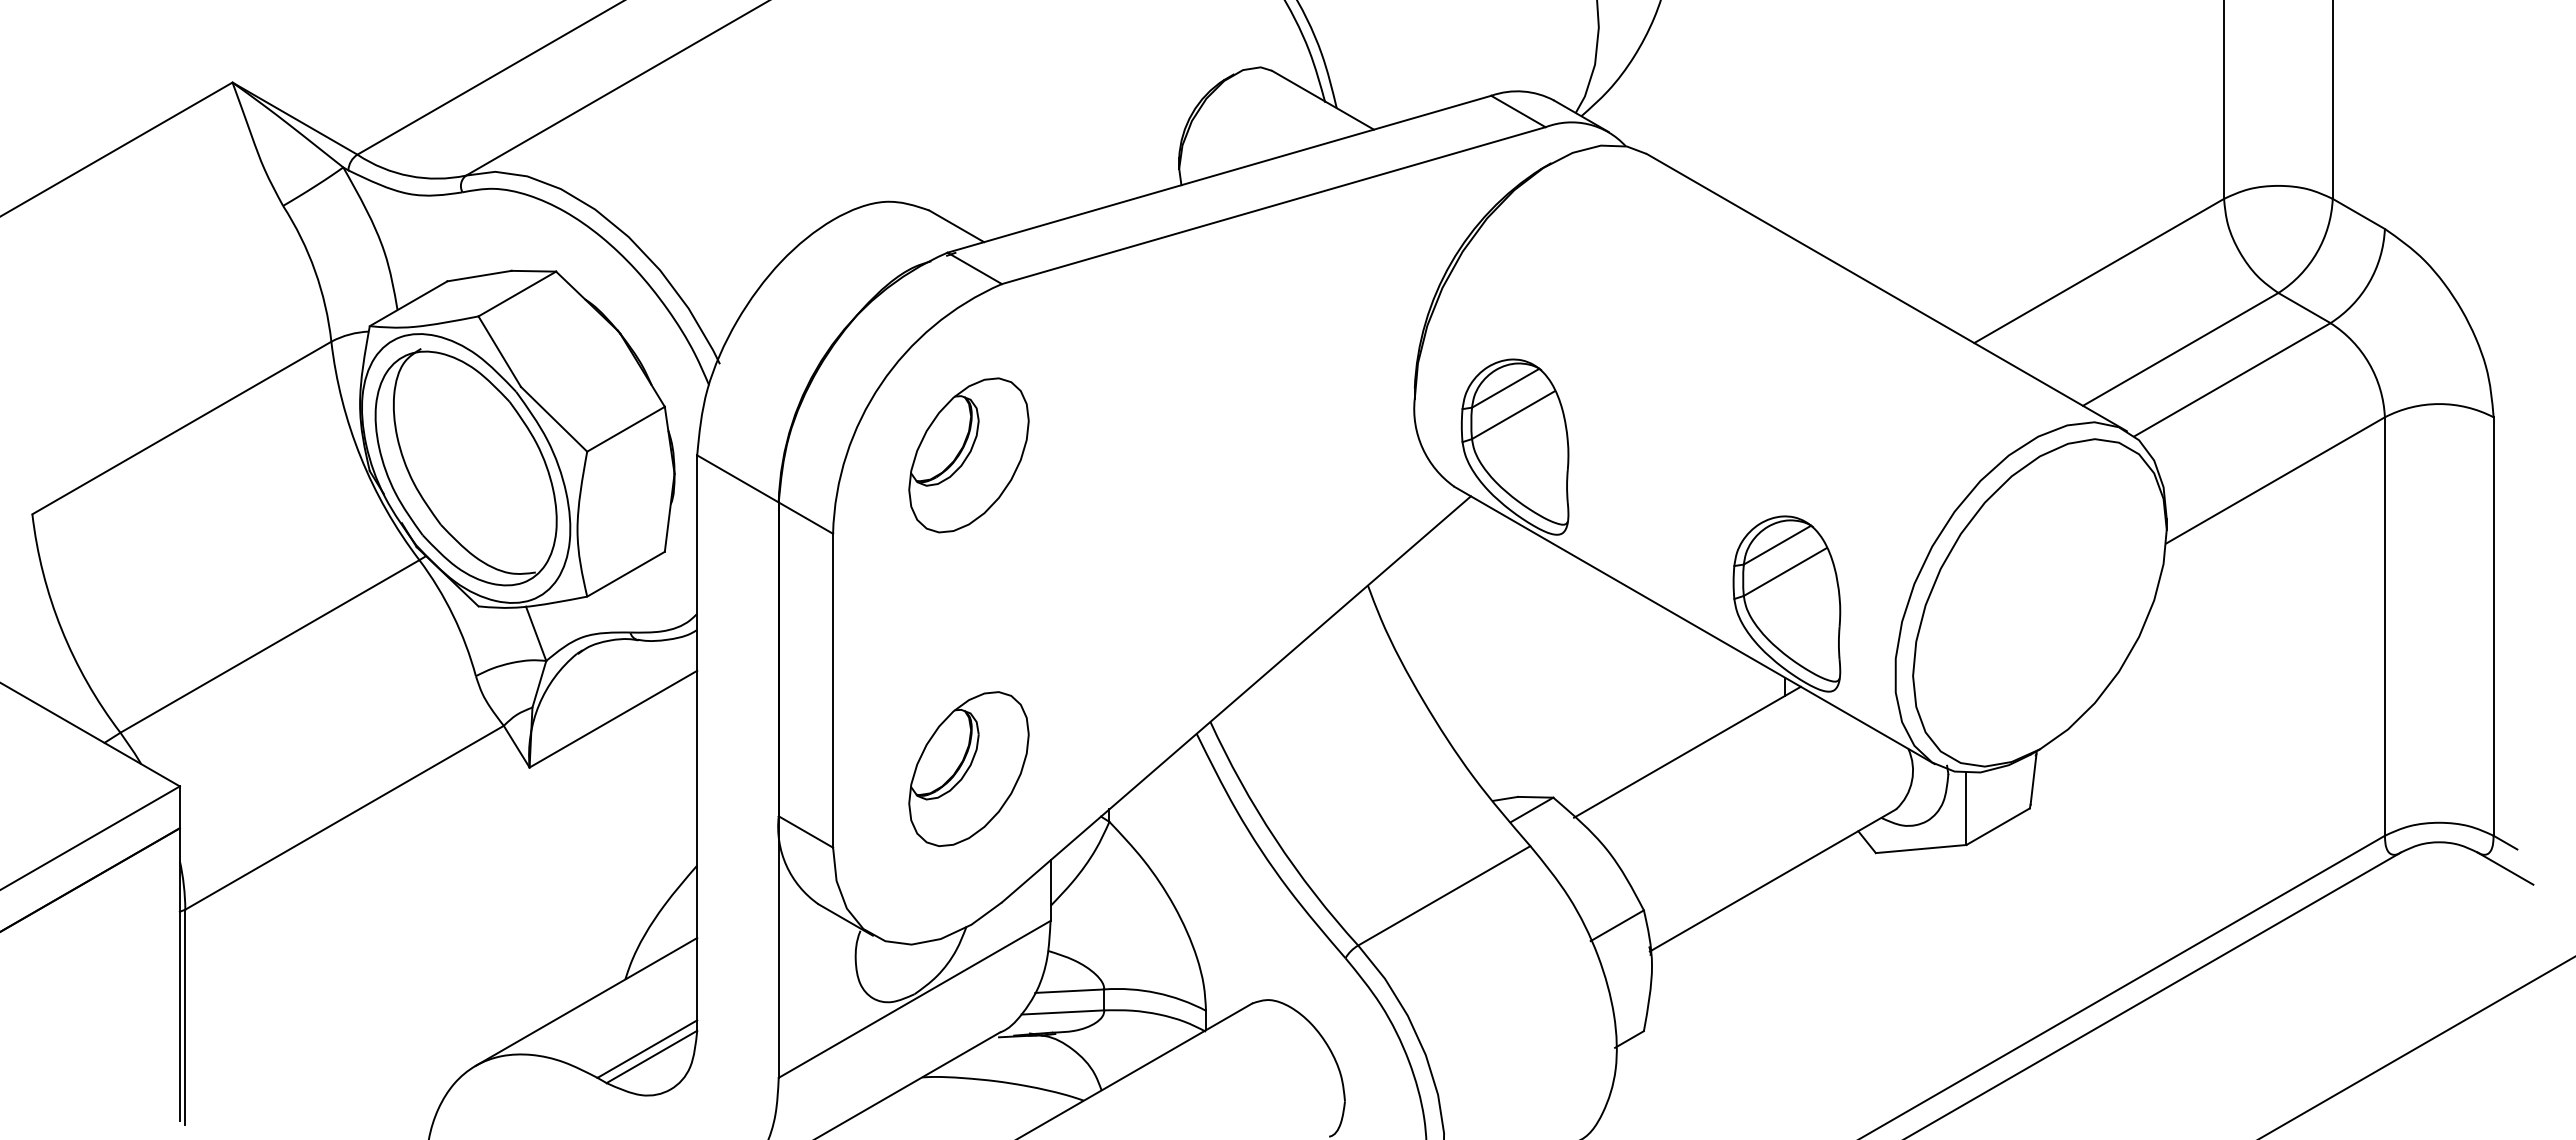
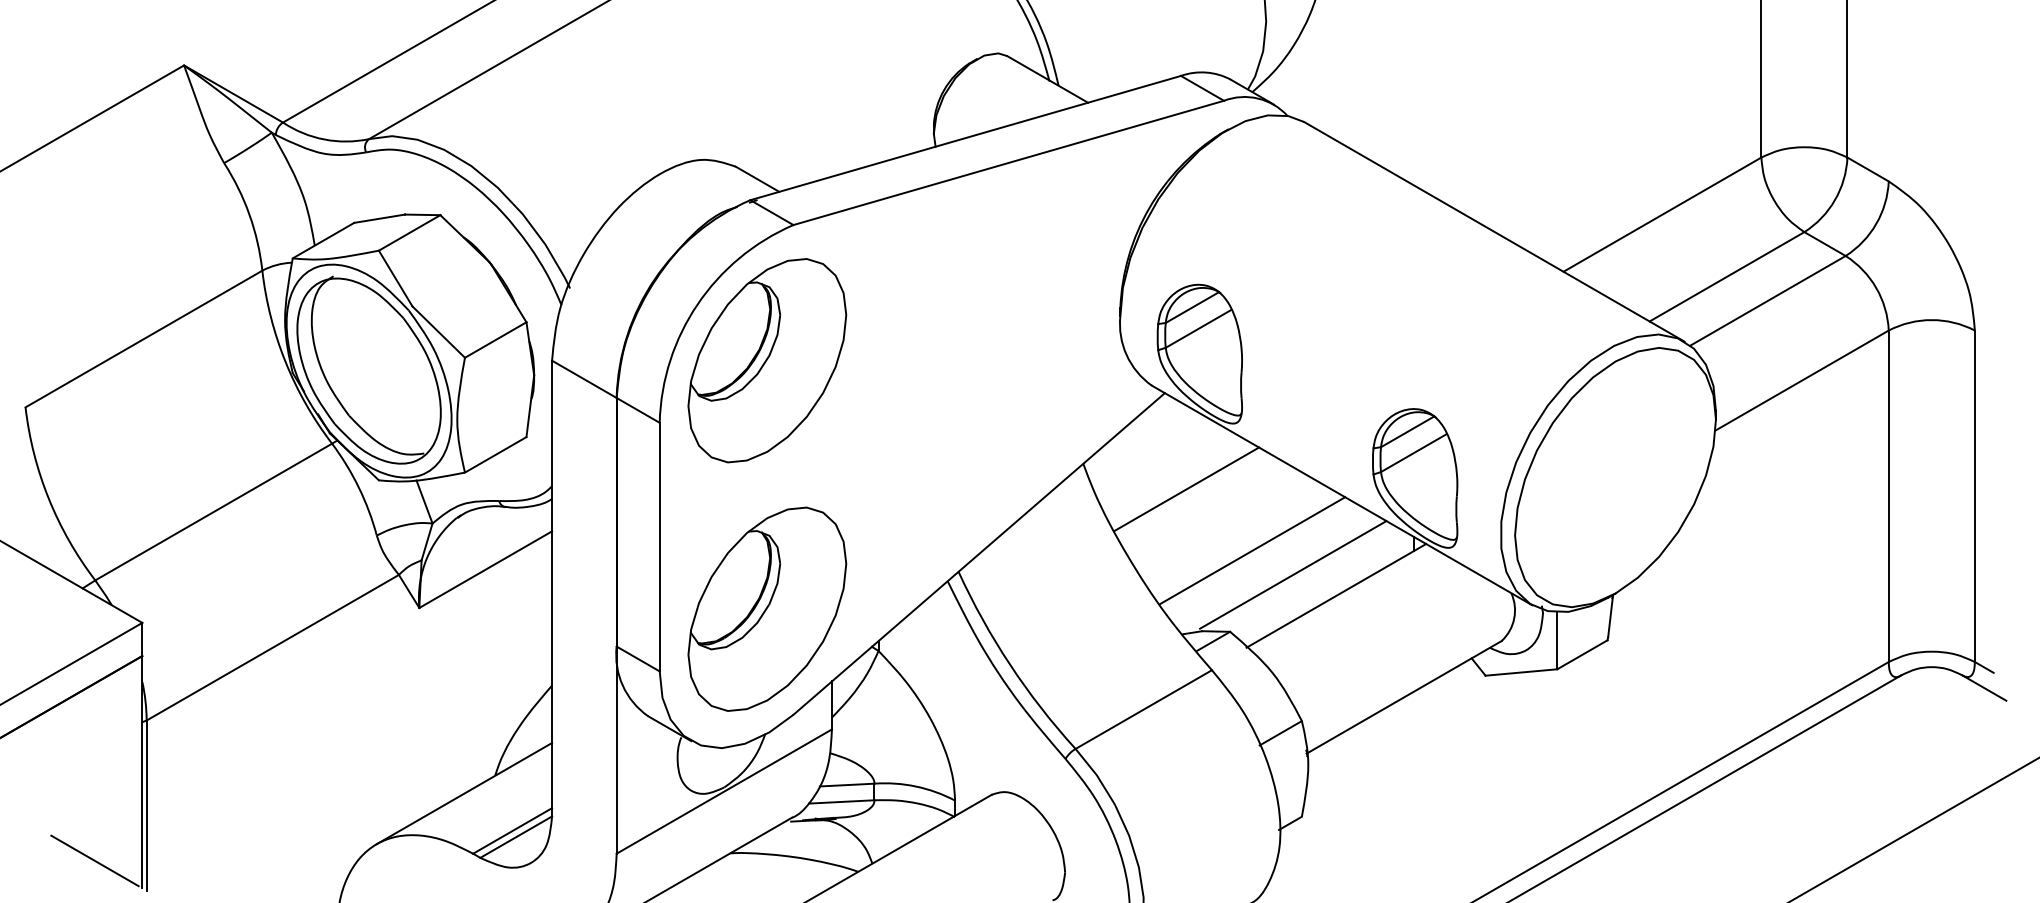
part: (968, 455) -> (766, 360), size x1.67
line: (1498, 617) -> (1186, 489), added
line: (1581, 695) -> (1252, 550), added
line: (1632, 725) -> (1292, 574), added
part: (968, 768) -> (766, 608), size x1.67
line: (119, 1086) -> (94, 860), added

